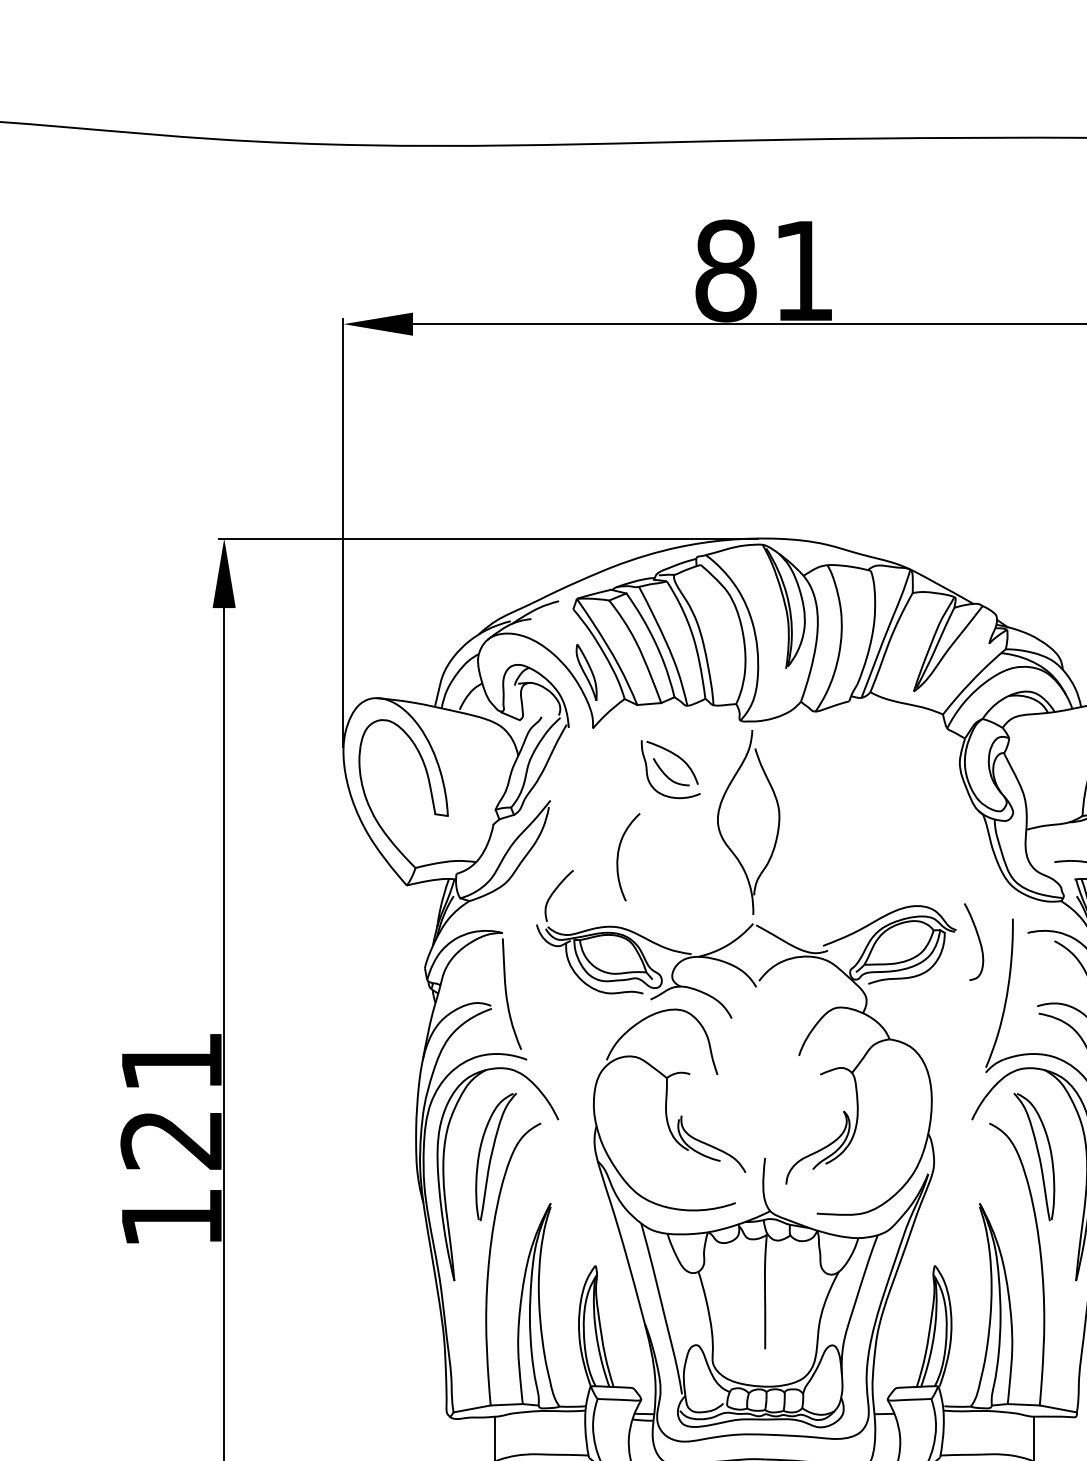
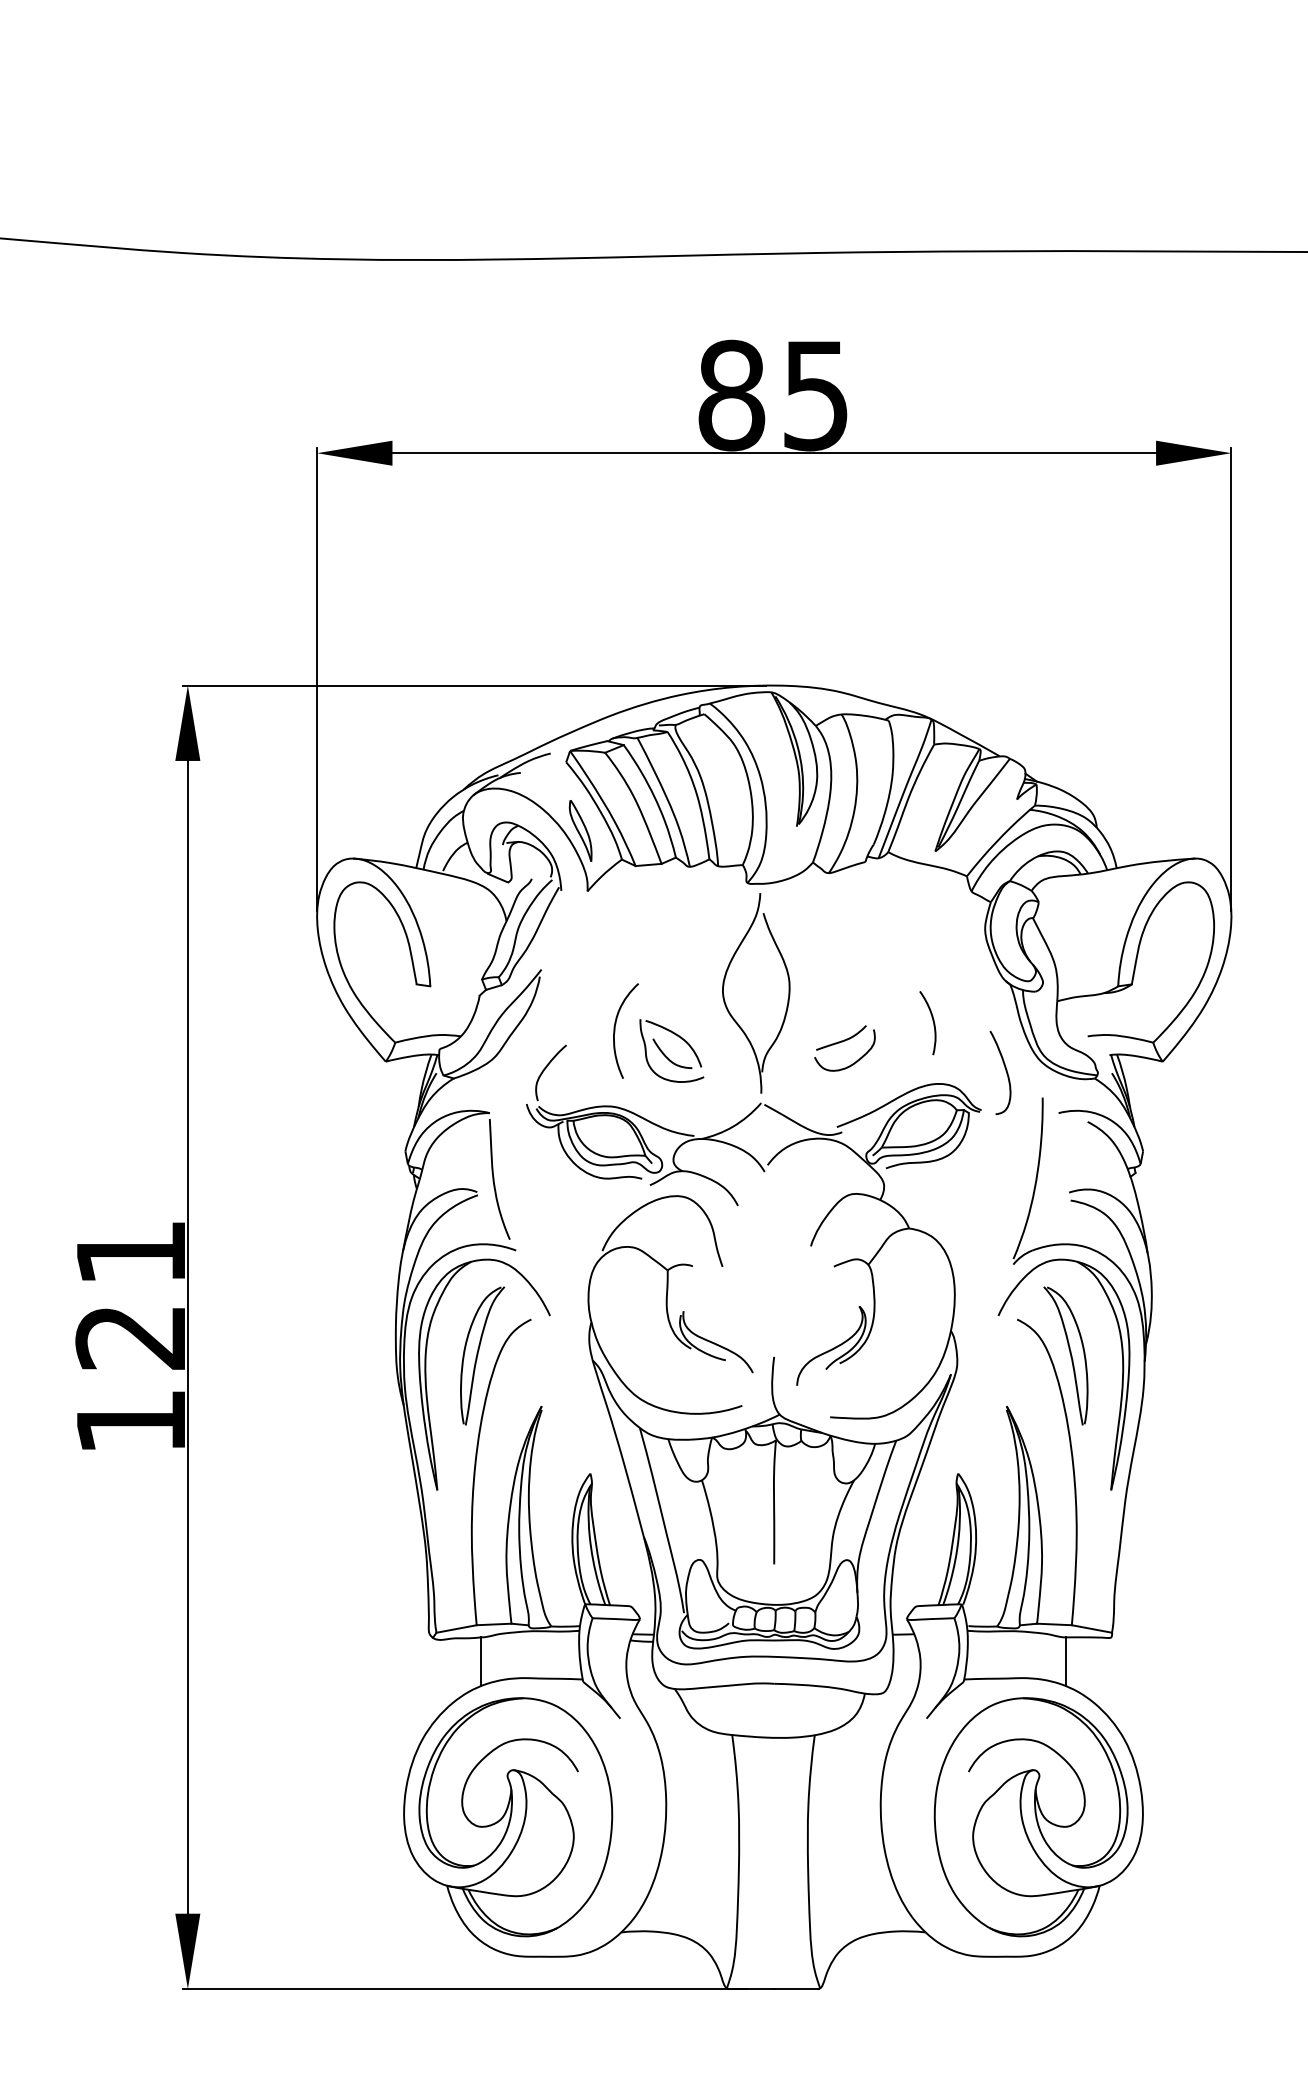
text: (803, 271) -> (815, 396), 81 -> 85
part: (665, 773) -> (666, 1055), moved
curve: (911, 848) -> (932, 1021), added
part: (828, 867) -> (842, 1042), added
curve: (978, 940) -> (1005, 1071), moved

